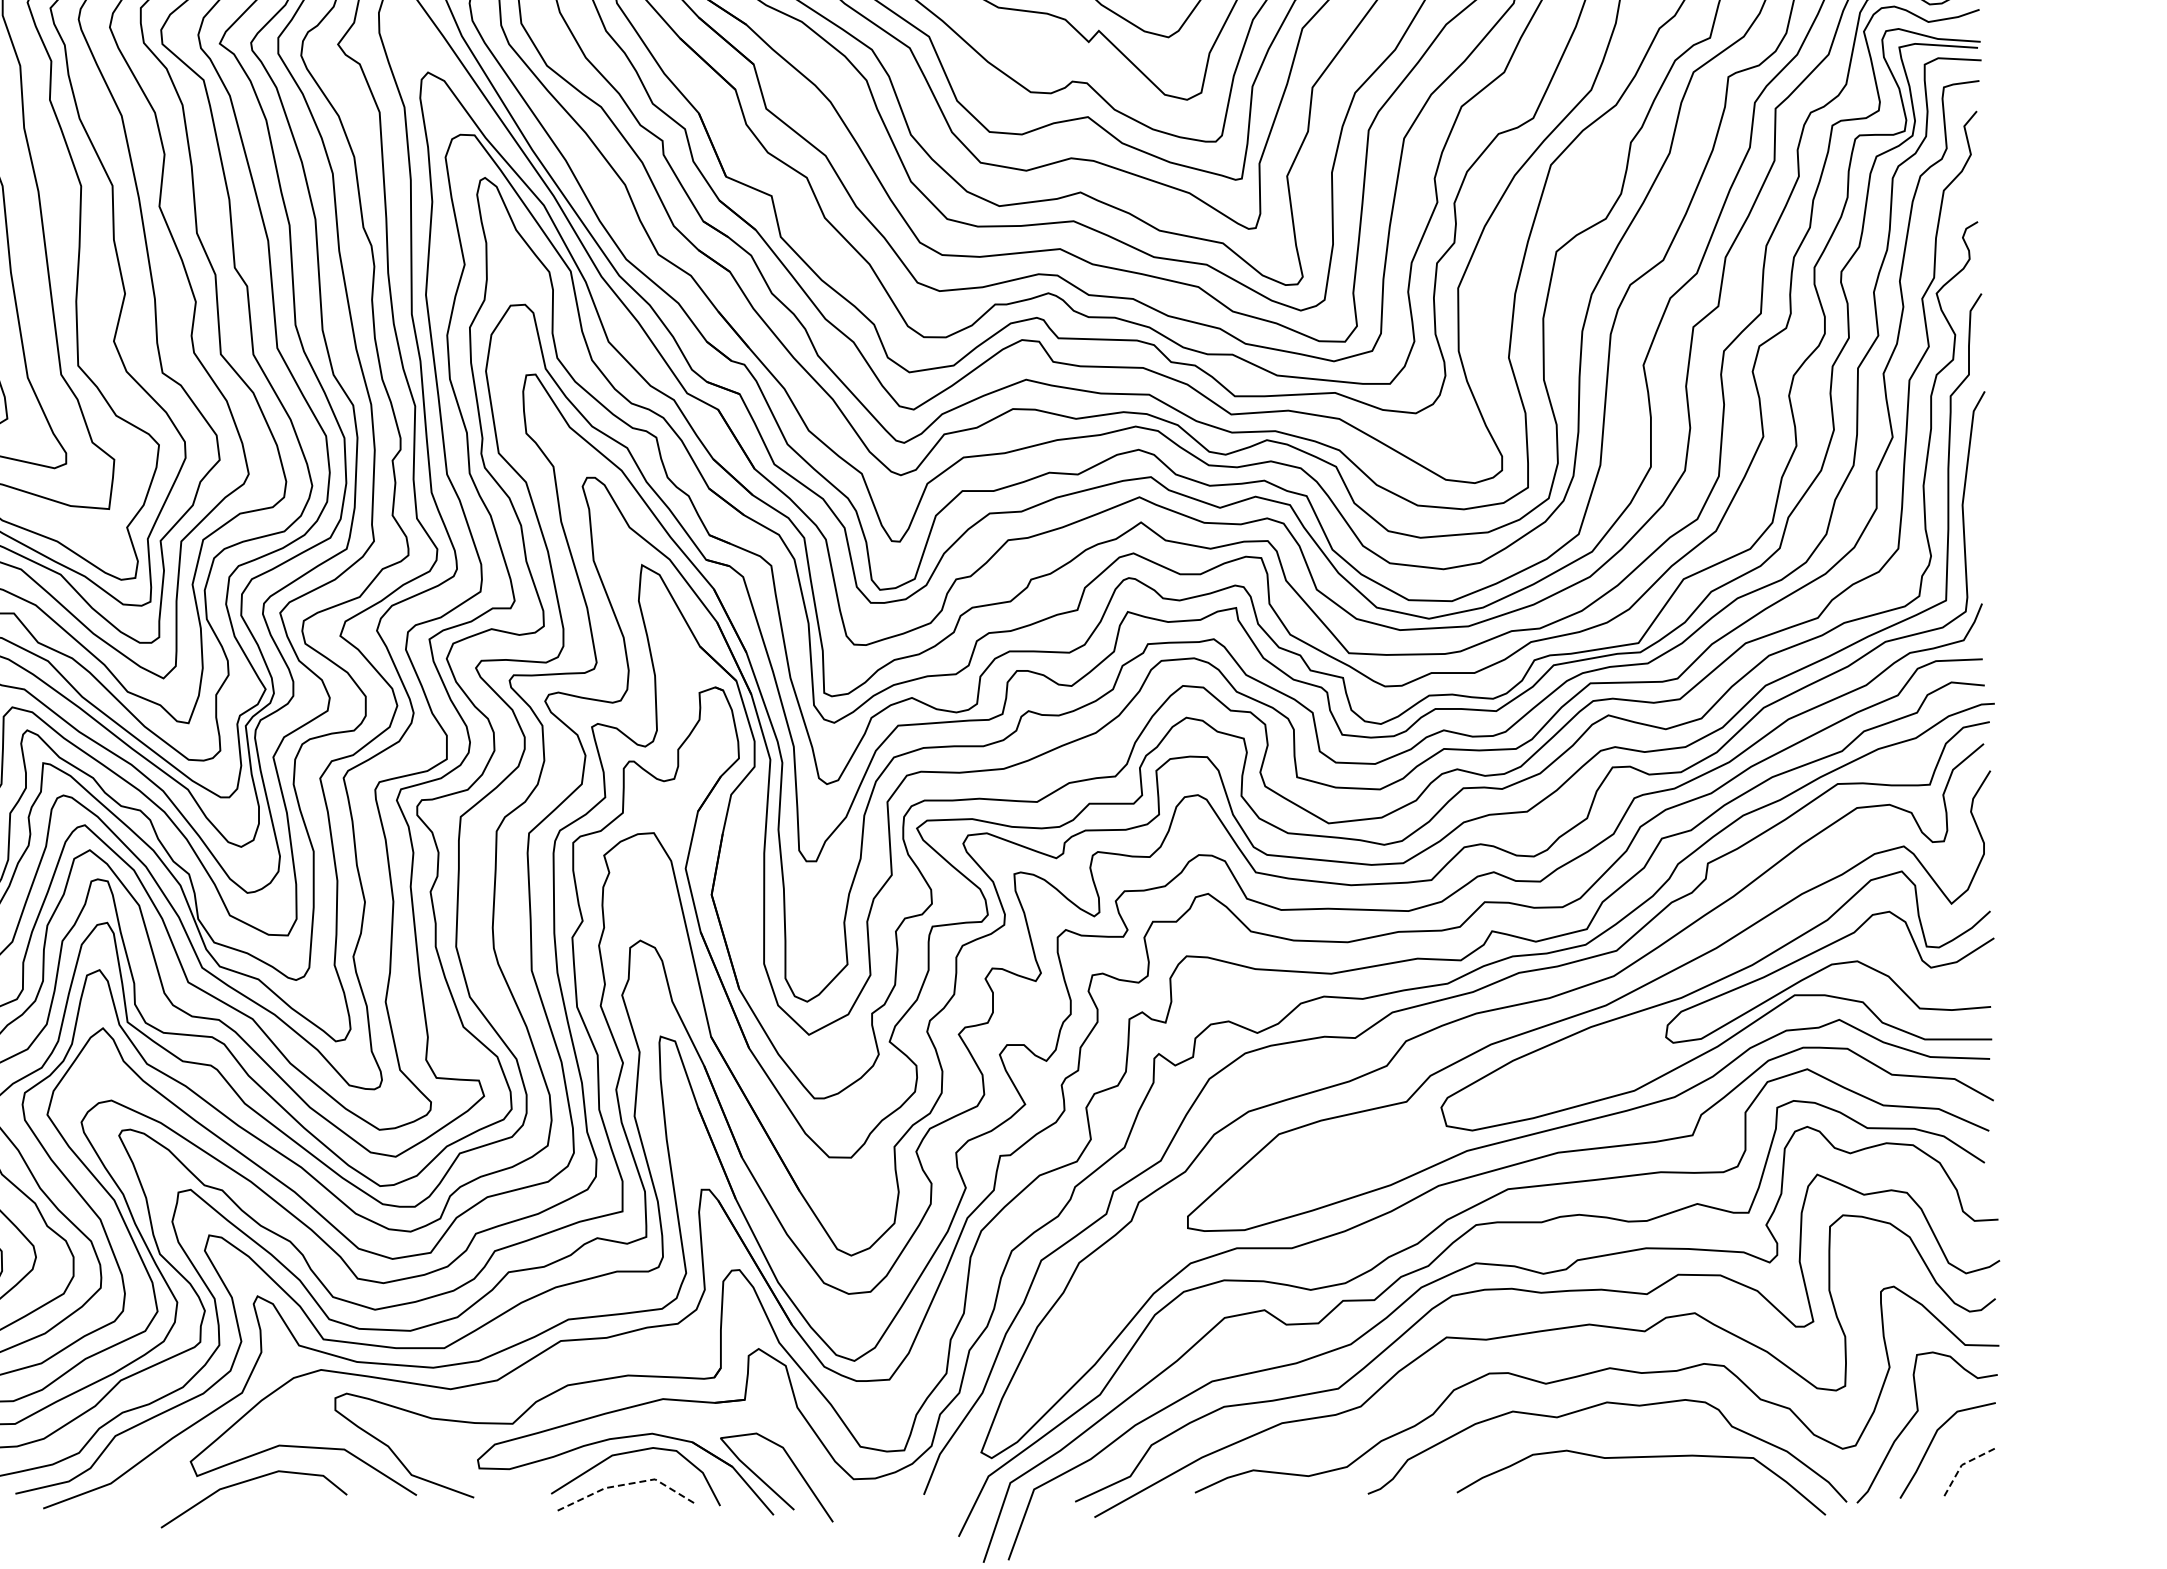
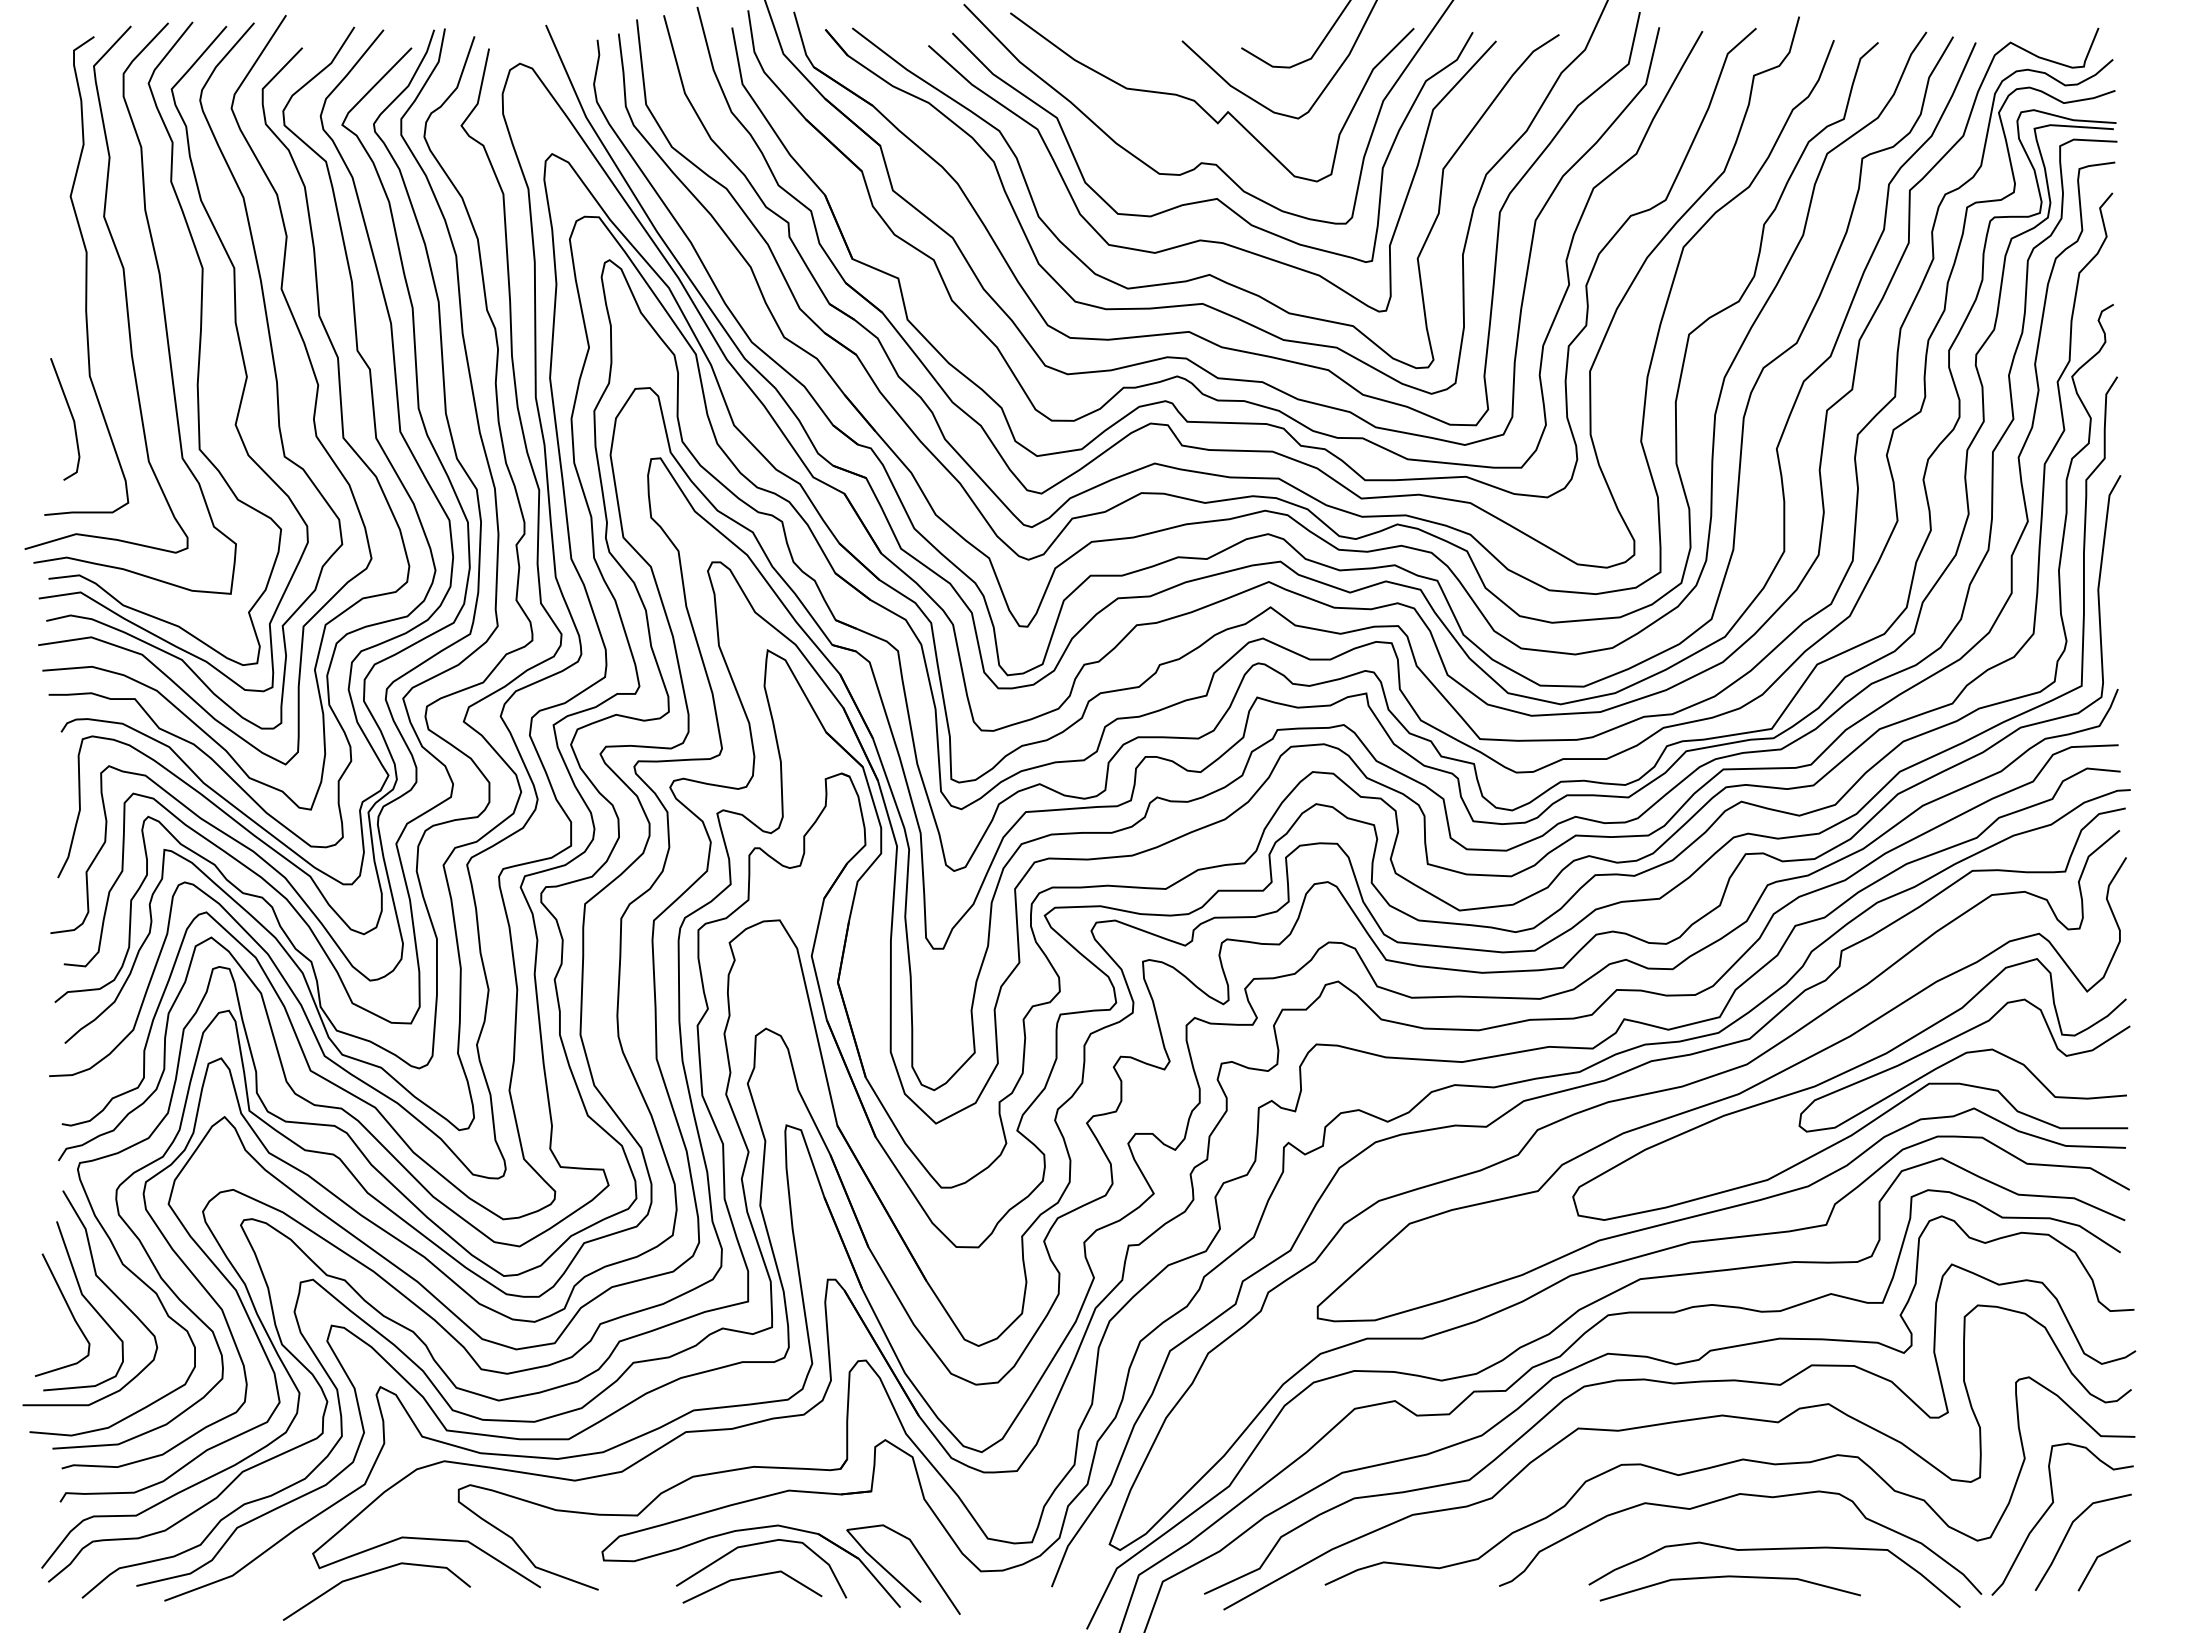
line: (1961, 1465) -> (2097, 1557), dashed -> solid
line: (627, 1484) -> (753, 1576), dashed -> solid
line: (1596, 1485) -> (1729, 1577), added

